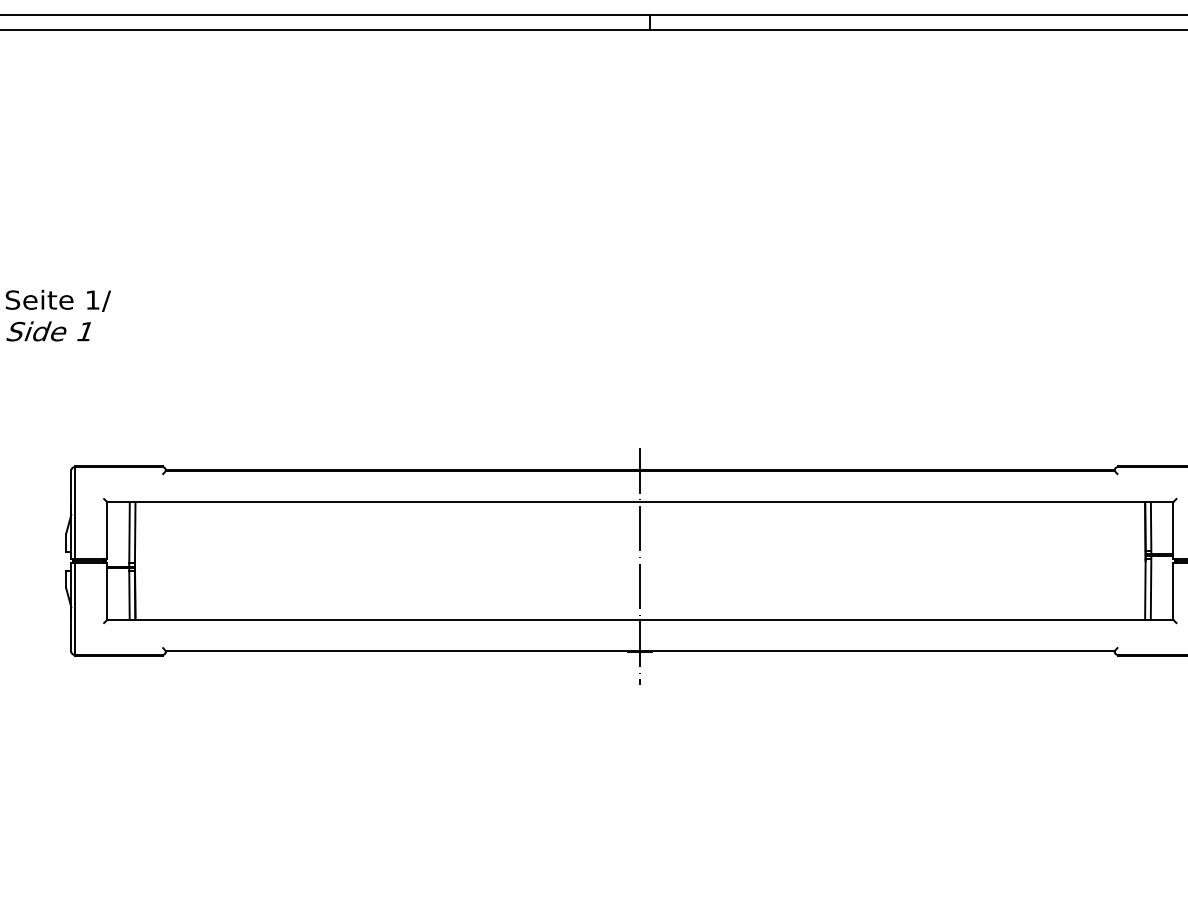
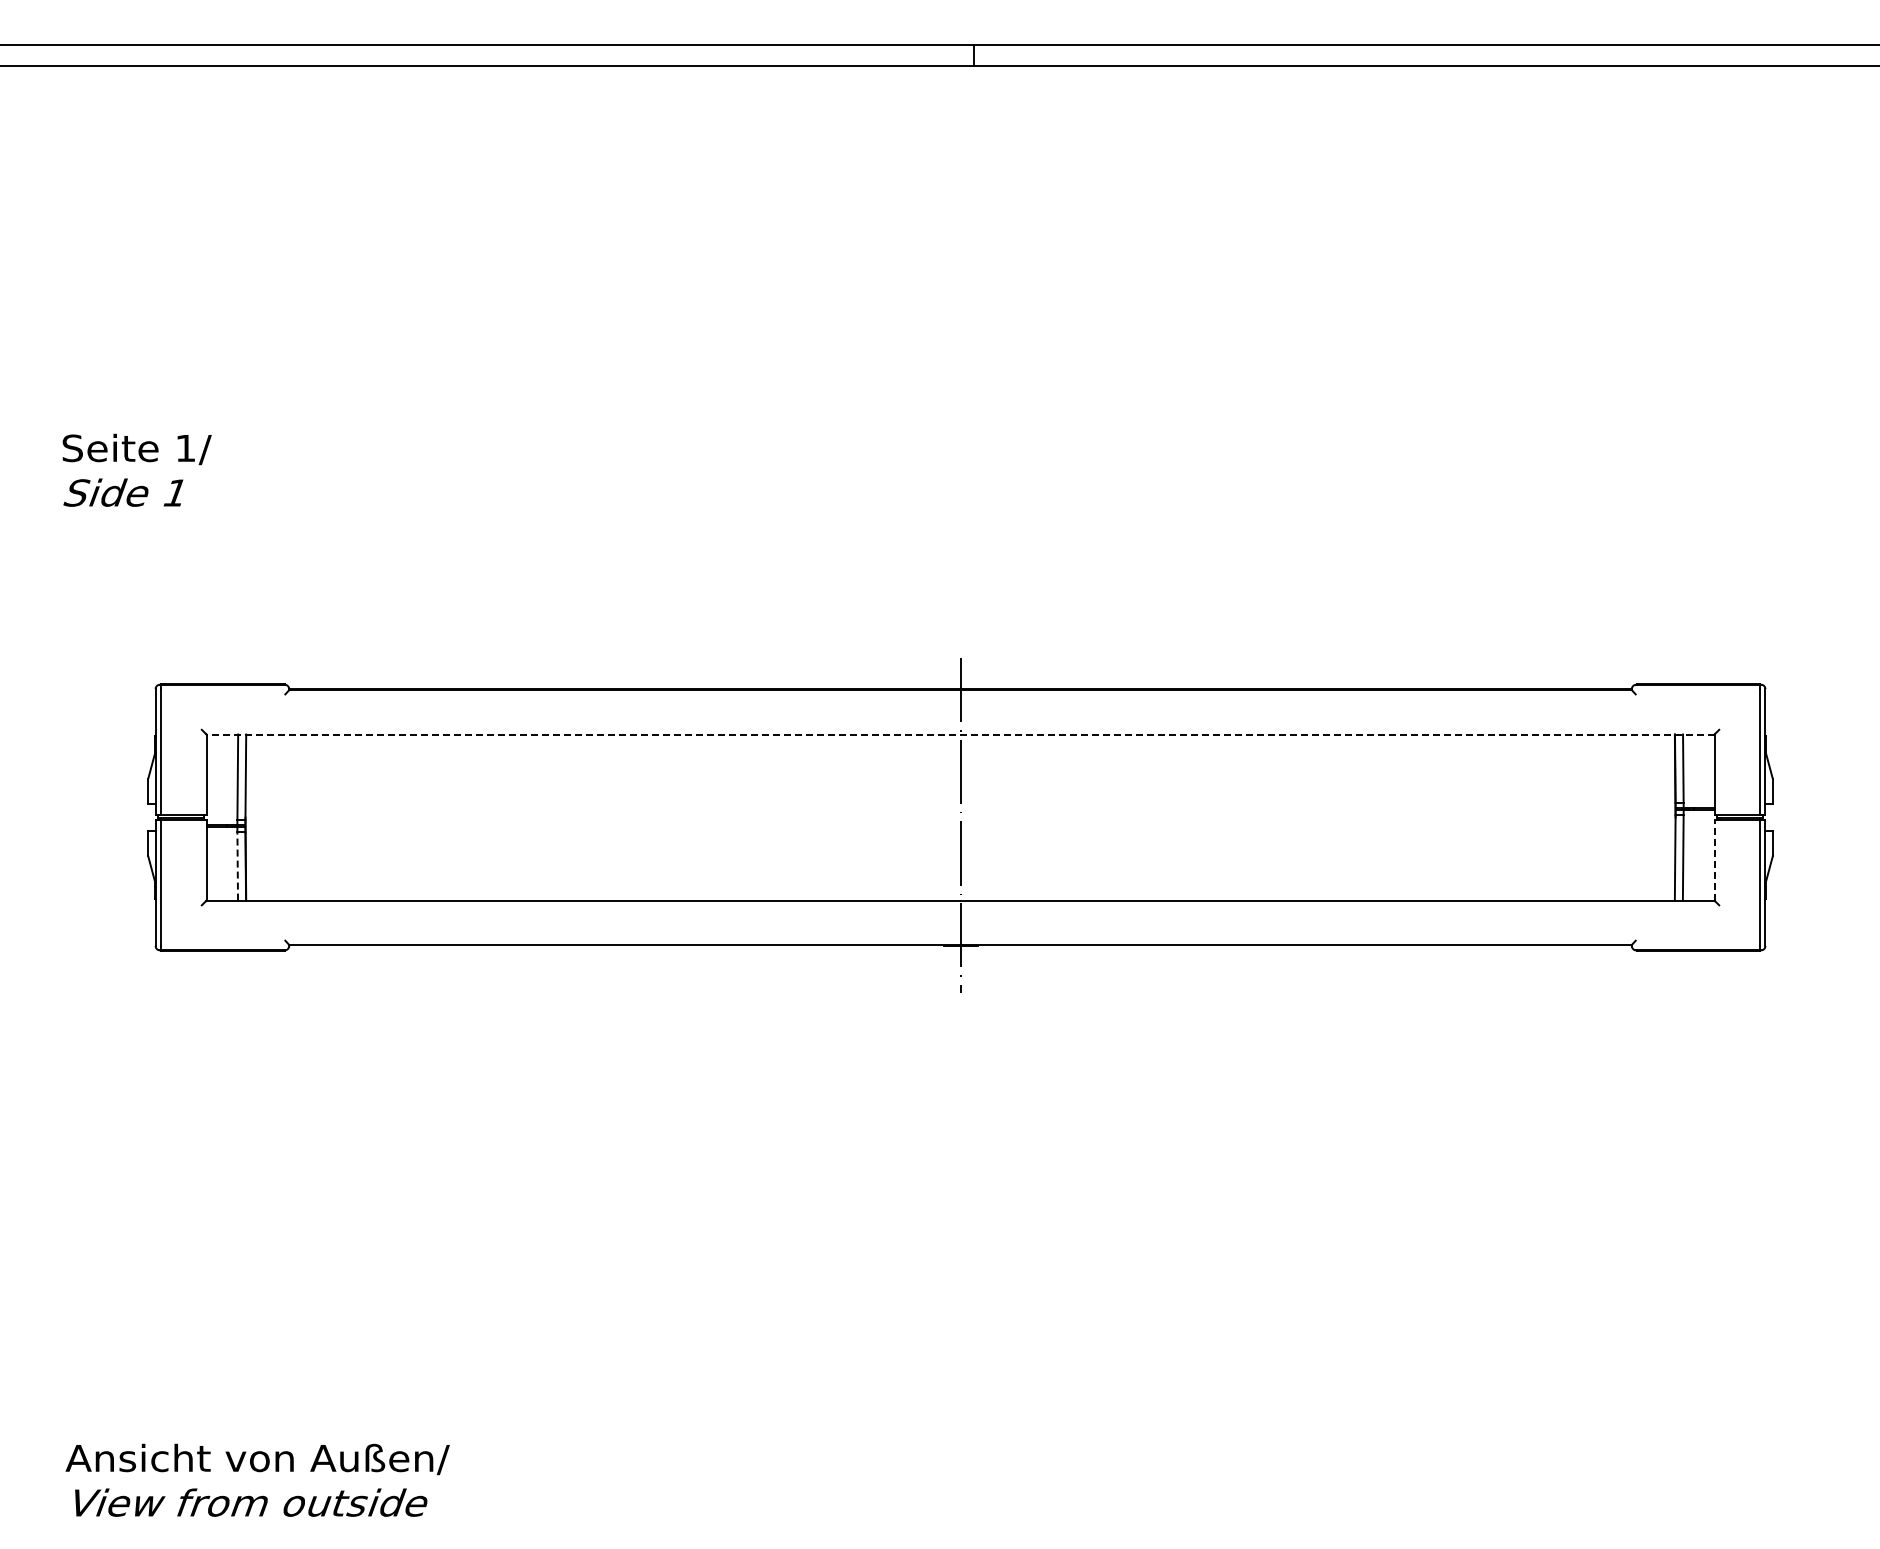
line: (640, 502) -> (960, 734), solid -> dashed
line: (1173, 590) -> (1714, 859), solid -> dashed
line: (129, 593) -> (237, 863), solid -> dashed

